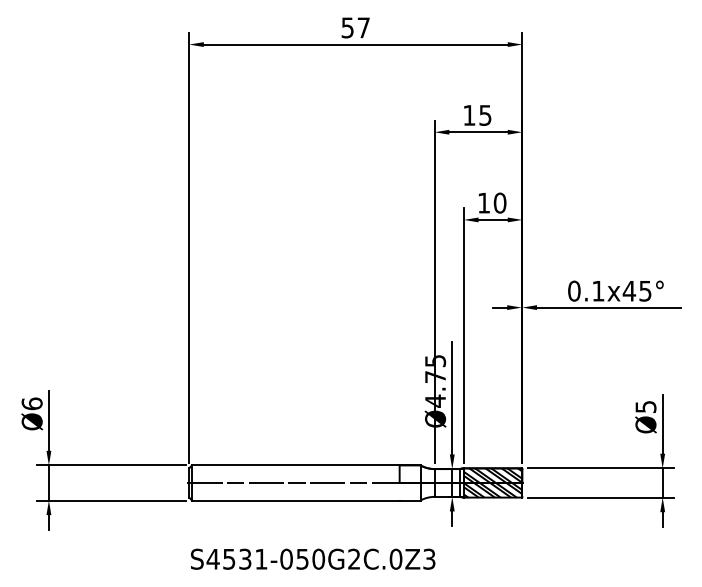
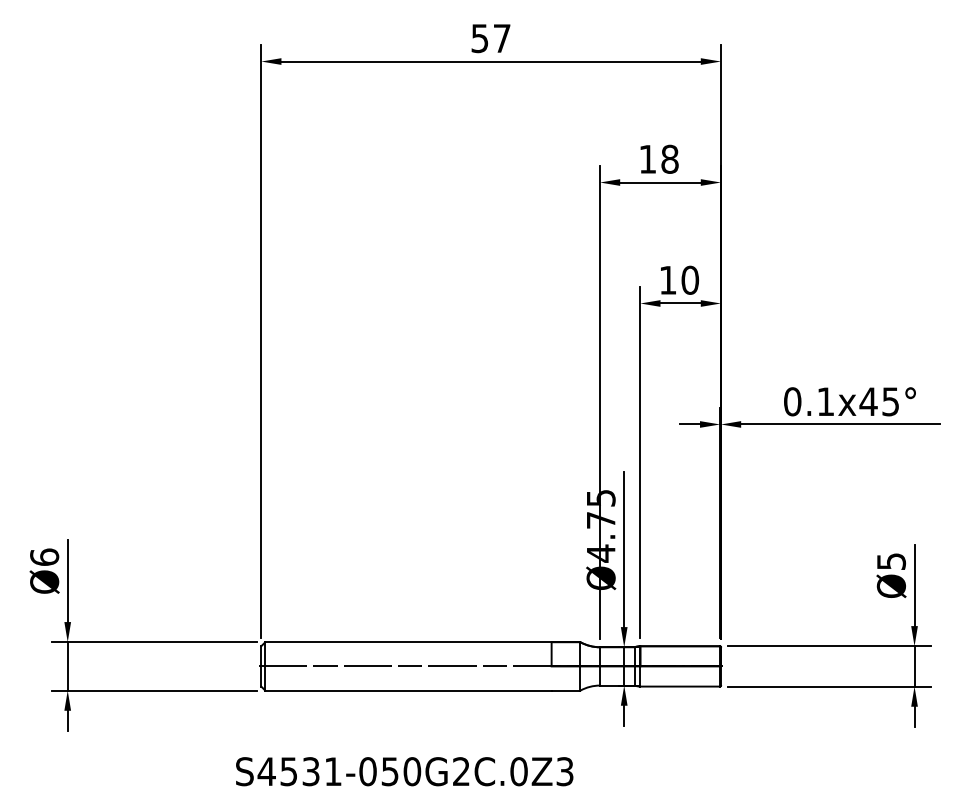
text: (485, 114) -> (670, 158), 15 -> 18
hatch: (492, 482) -> (679, 665), removed
text: (313, 558) -> (405, 770), moved

